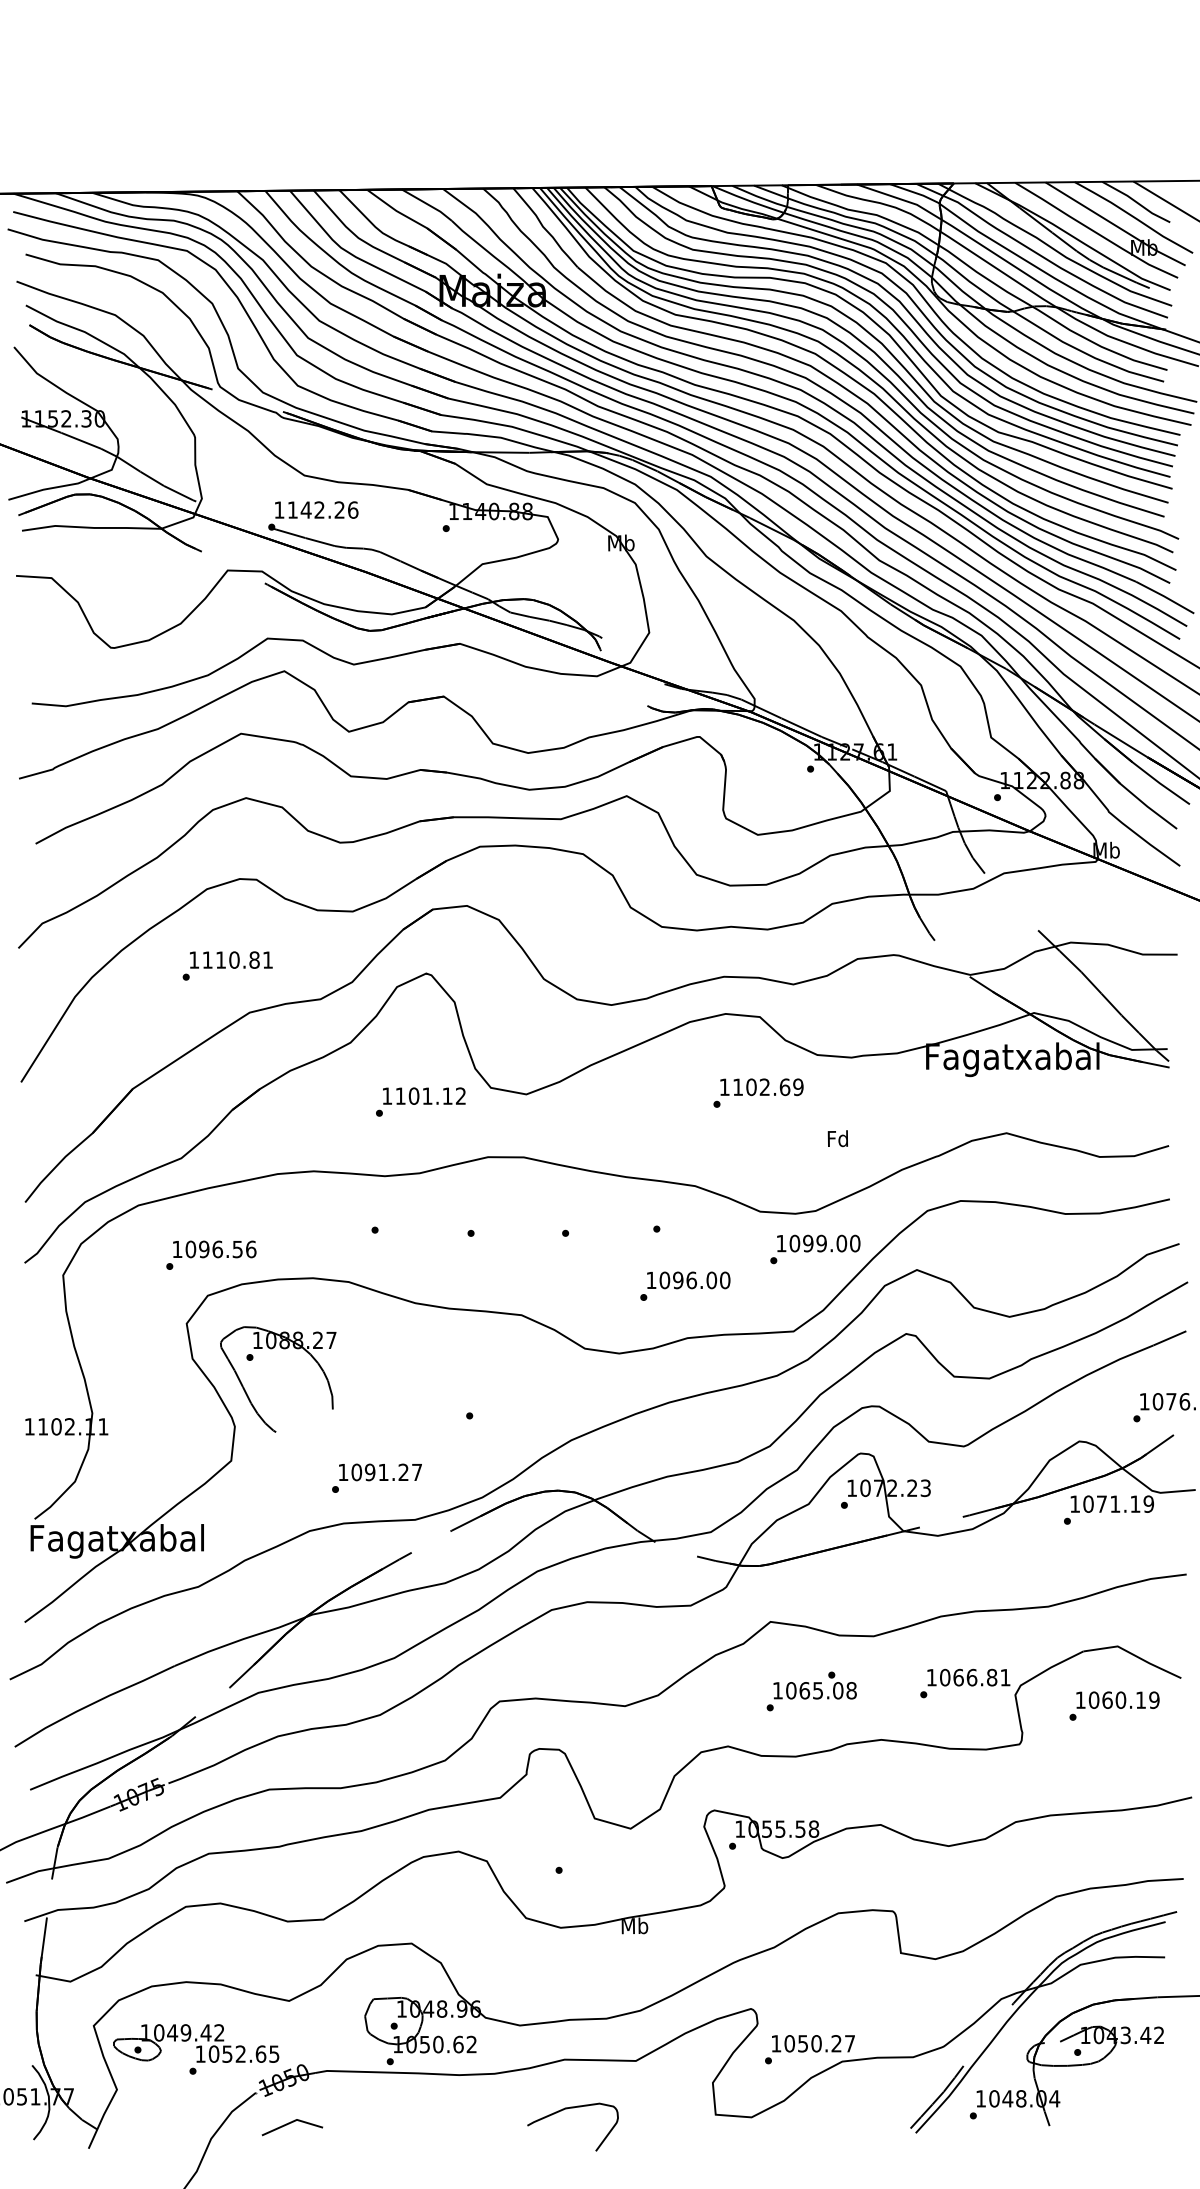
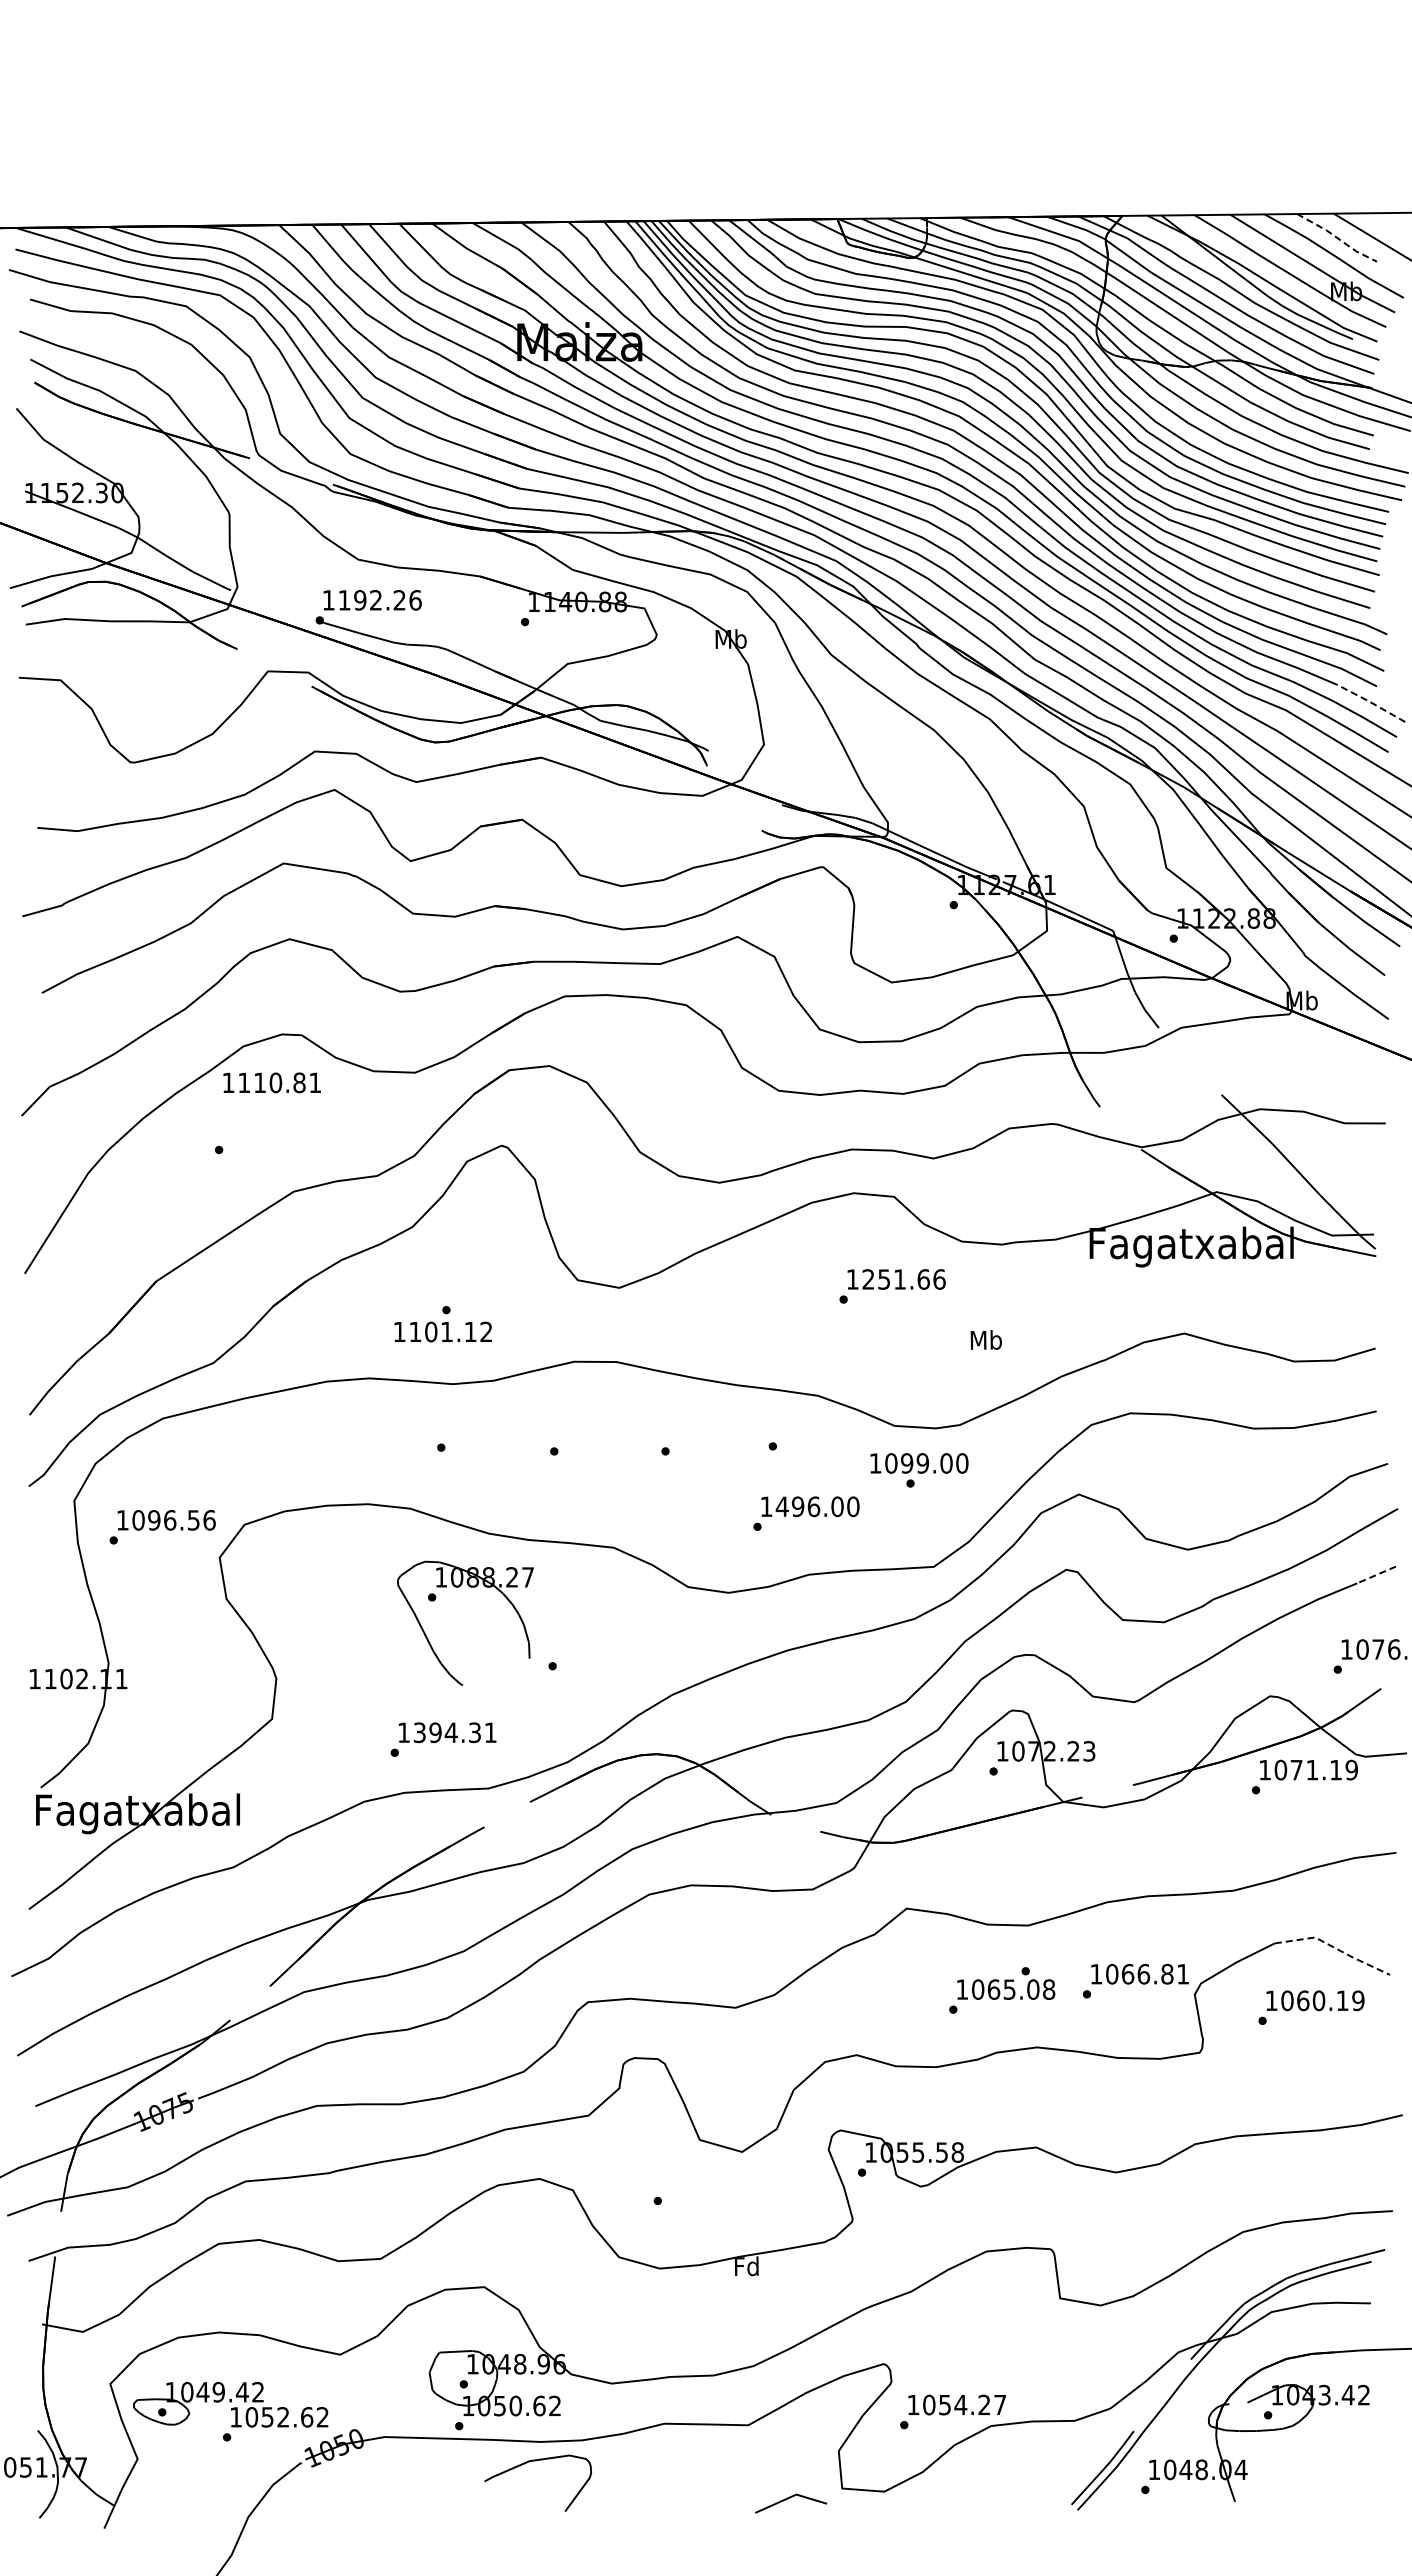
line: (1136, 201) -> (1337, 237), solid -> dashed
text: (305, 510) -> (359, 600), 1142.26 -> 1192.26
line: (1165, 596) -> (1371, 702), solid -> dashed
text: (230, 959) -> (271, 1082), moved
text: (767, 1087) -> (903, 1279), 1102.69 -> 1251.66
text: (423, 1095) -> (442, 1331), moved
text: (837, 1138) -> (985, 1339), Fd -> Mb
text: (818, 1243) -> (919, 1463), moved
text: (211, 1255) -> (162, 1527), moved
text: (664, 1280) -> (781, 1506), 1096.00 -> 1496.00
line: (1169, 1338) -> (1376, 1575), solid -> dashed
part: (282, 1349) -> (470, 1587), moved
text: (386, 1472) -> (454, 1732), 1091.27 -> 1394.31
line: (1134, 1654) -> (1334, 1947), solid -> dashed
text: (812, 1691) -> (1002, 1990), moved
text: (634, 1926) -> (746, 2266), Mb -> Fd
text: (816, 2043) -> (960, 2404), 1050.27 -> 1054.27
text: (274, 2054) -> (322, 2417), 1052.65 -> 1052.62
curve: (571, 2108) -> (536, 2461), moved
line: (290, 2124) -> (788, 2499), moved

